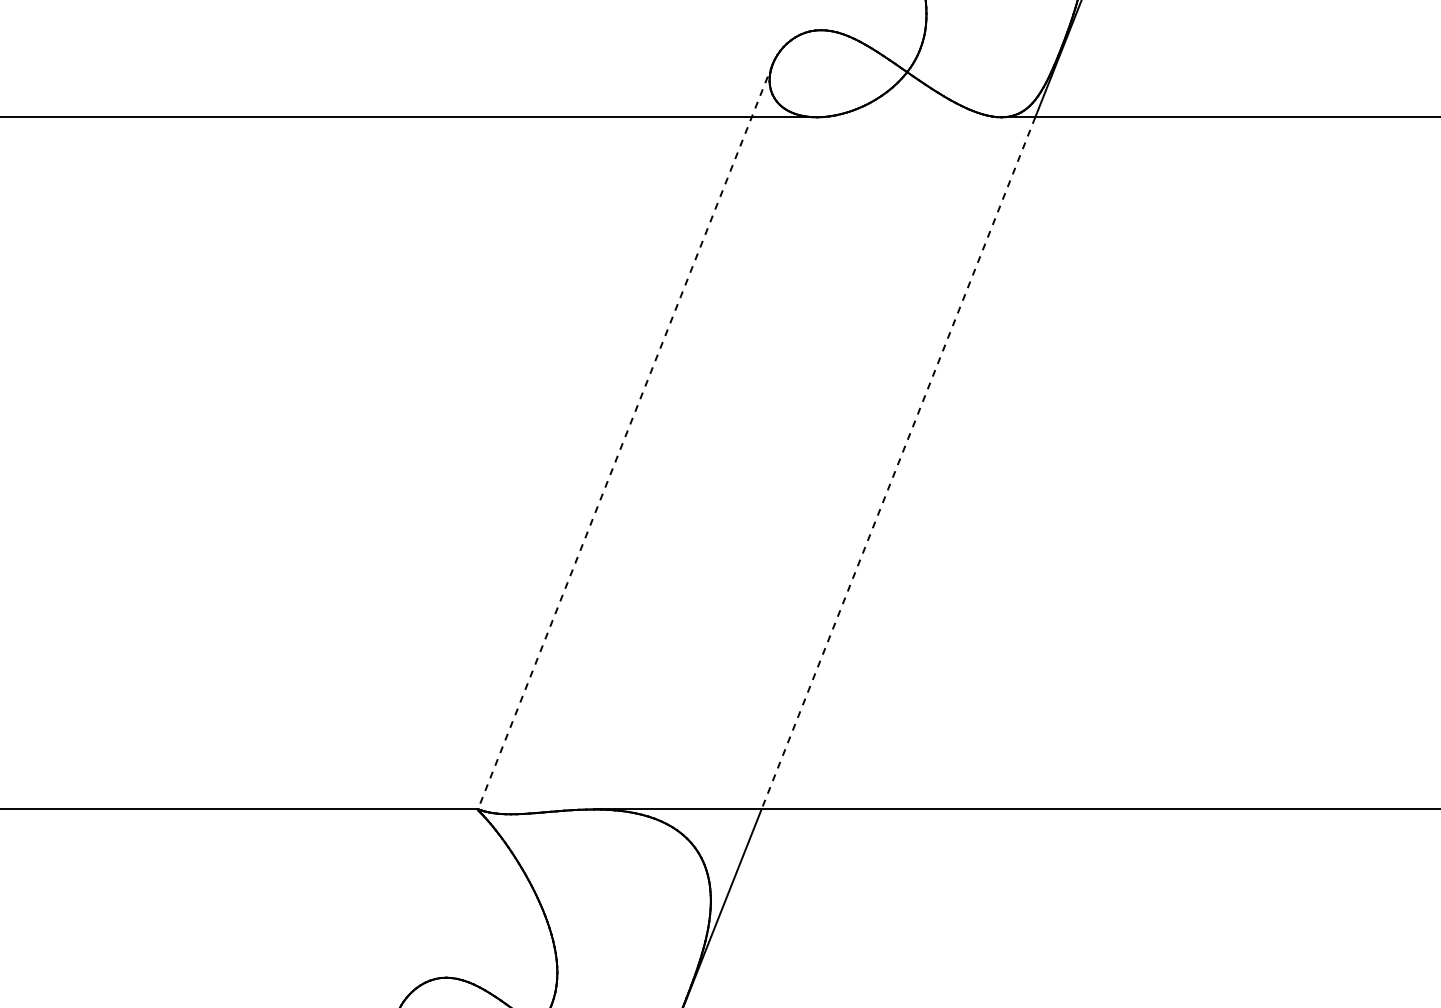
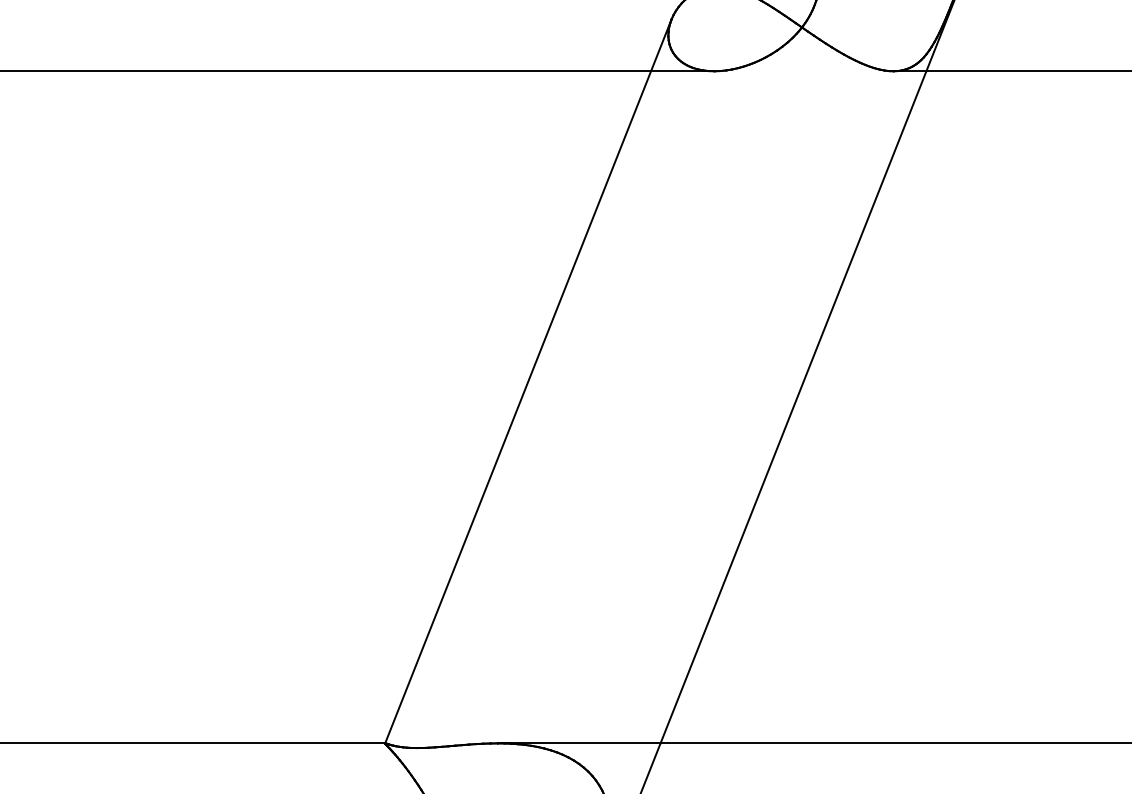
line: (625, 436) -> (528, 381), dashed -> solid
line: (898, 463) -> (793, 407), dashed -> solid

